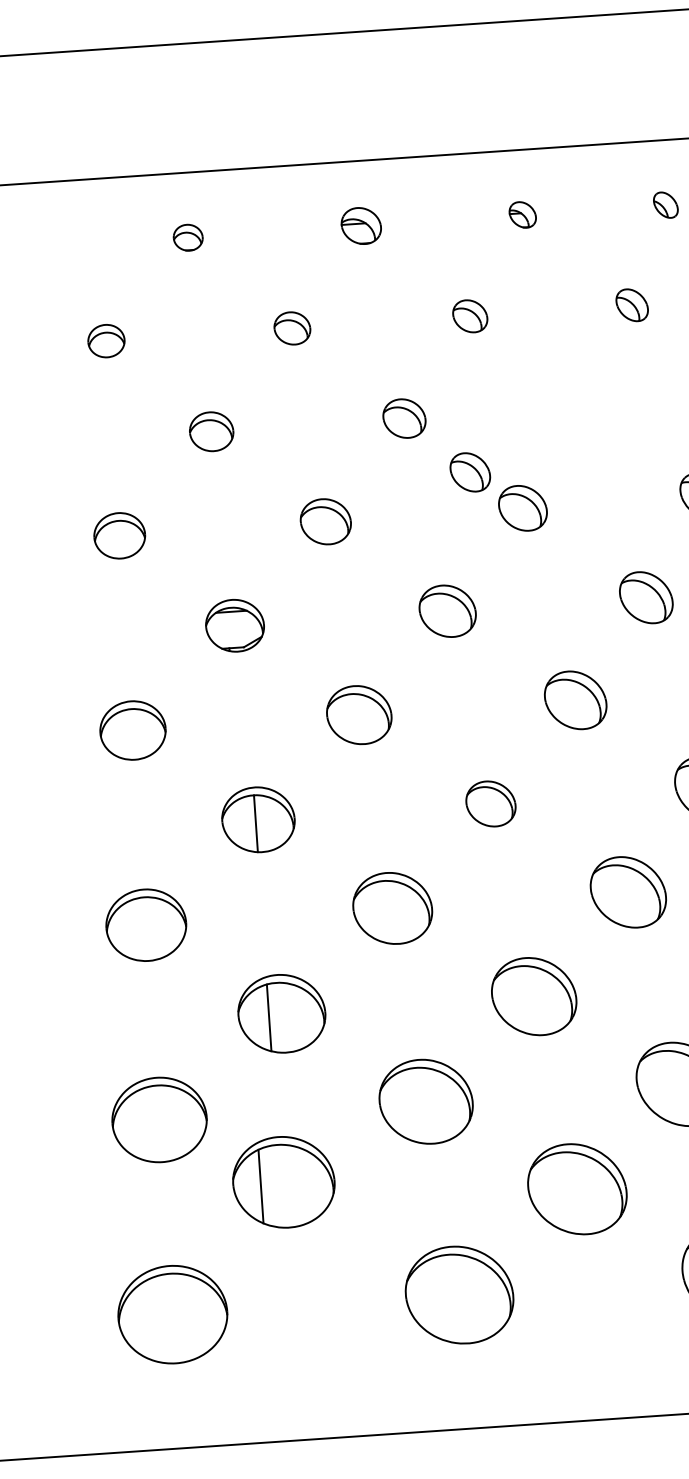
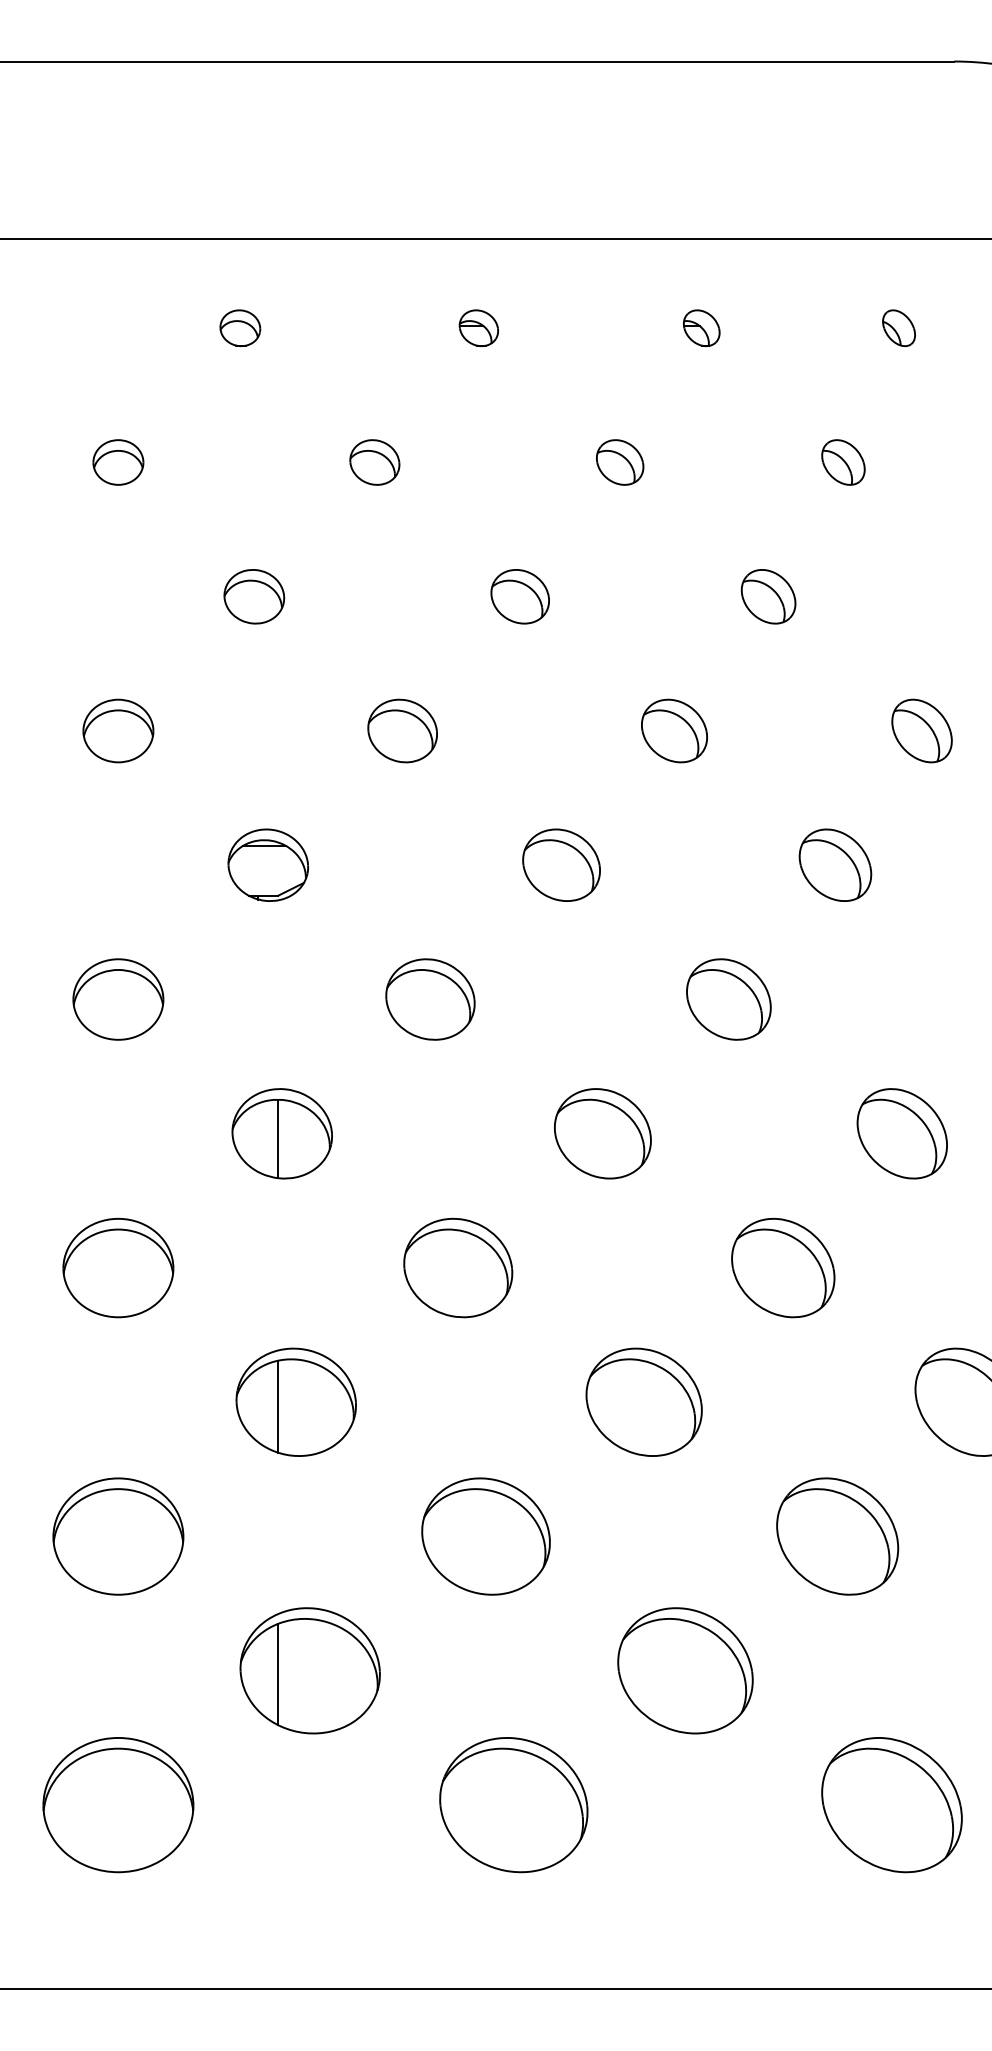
part: (360, 225) -> (478, 327), size x0.71
part: (470, 472) -> (768, 596), moved
part: (490, 803) -> (602, 1133), size x1.43
part: (283, 1182) -> (309, 1670), moved

